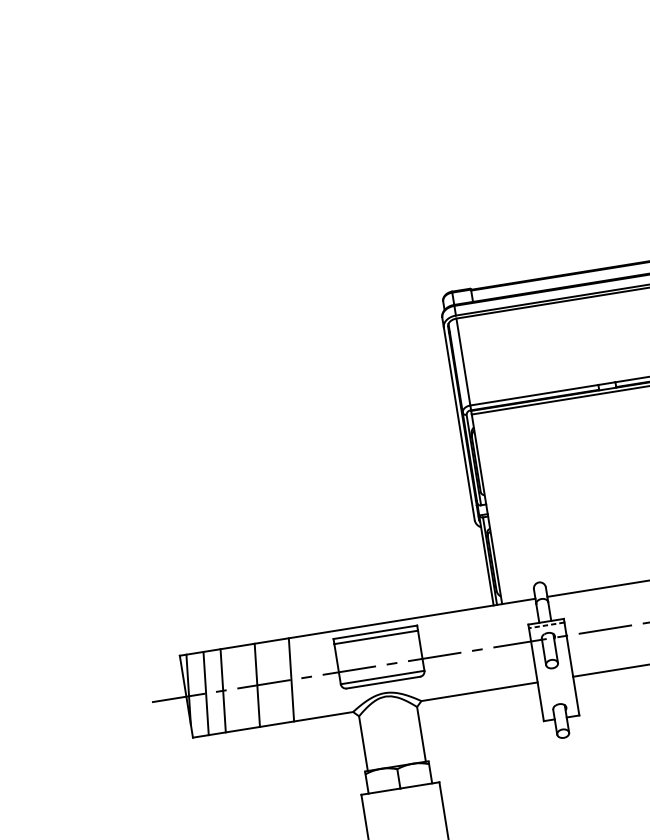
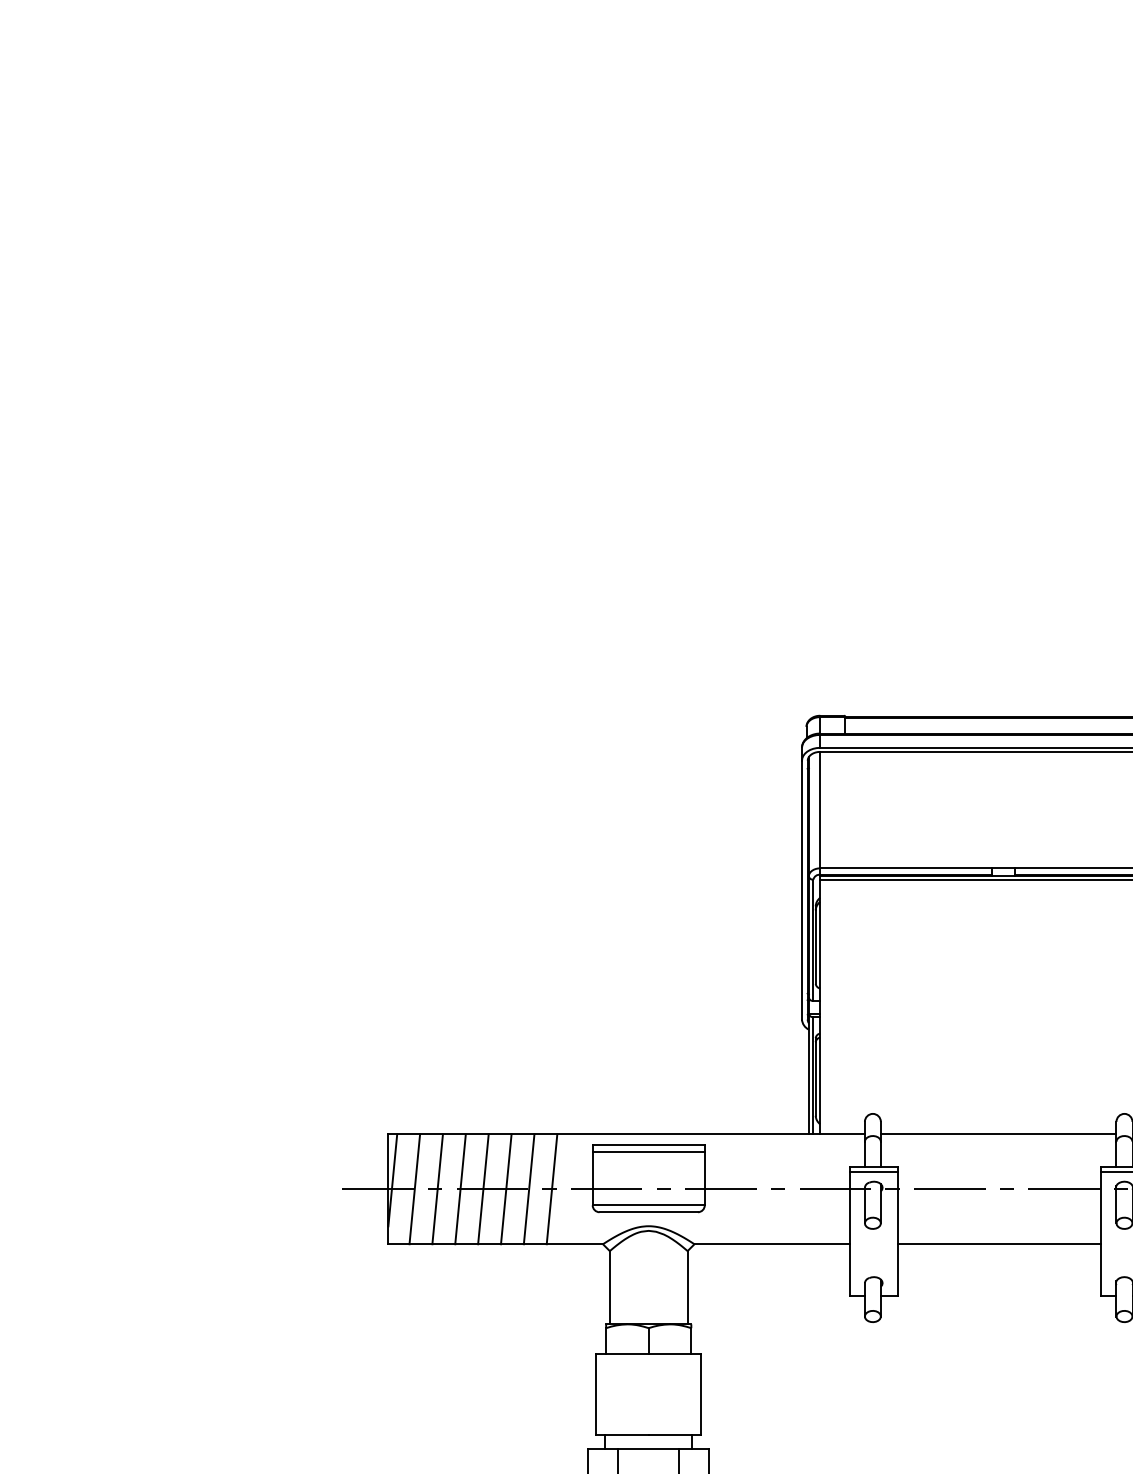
line: (547, 625) -> (874, 1171), dashed -> solid
line: (308, 677) -> (551, 1189), added
line: (274, 682) -> (506, 1189), added
line: (240, 688) -> (460, 1189), added

